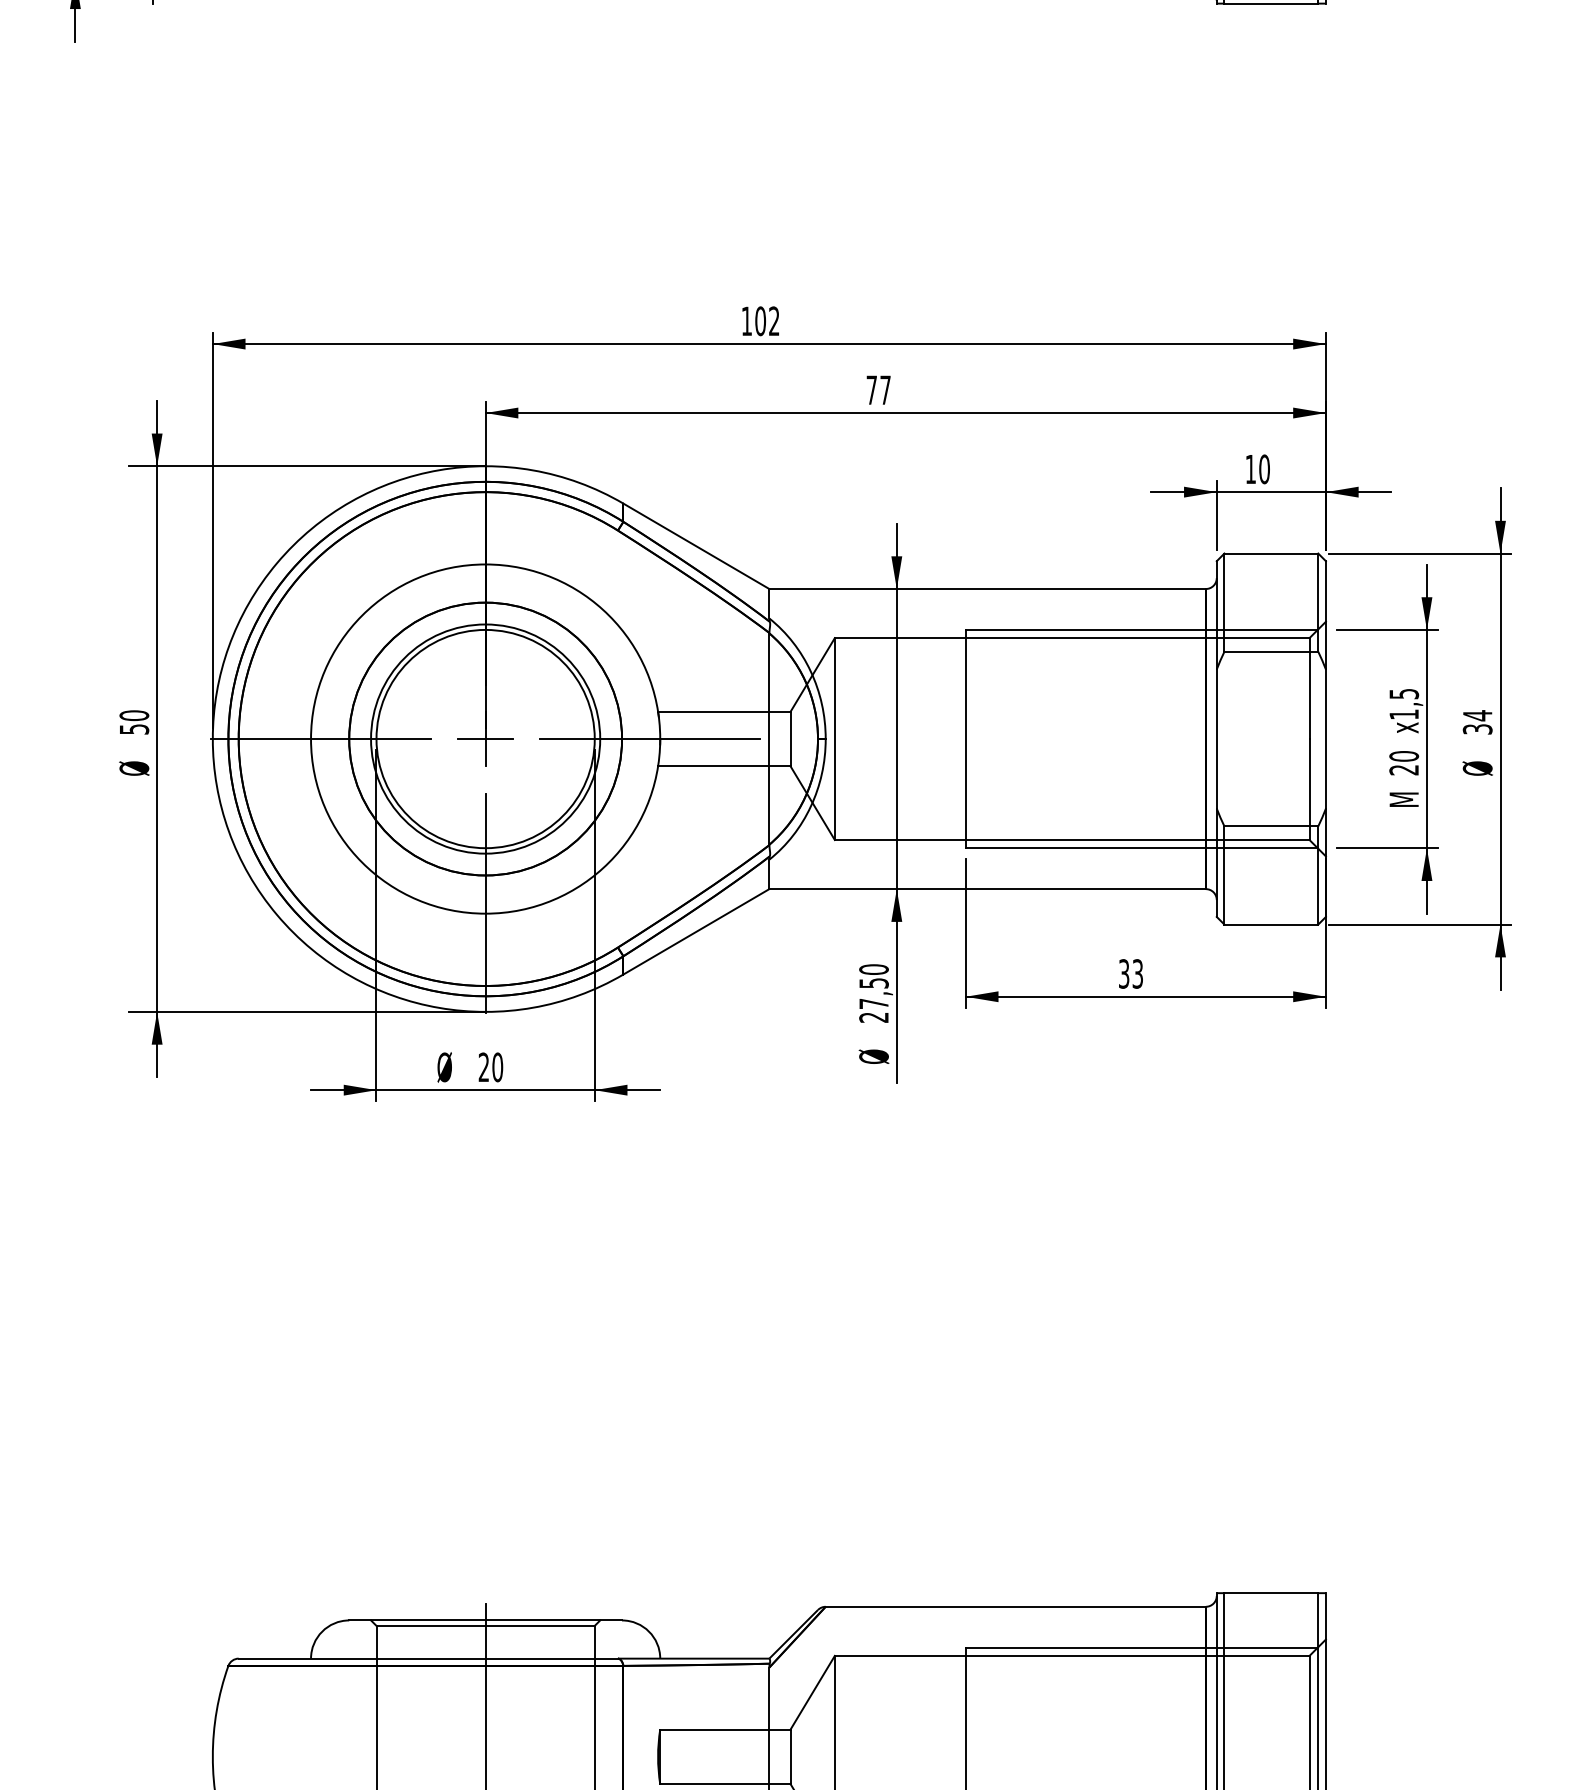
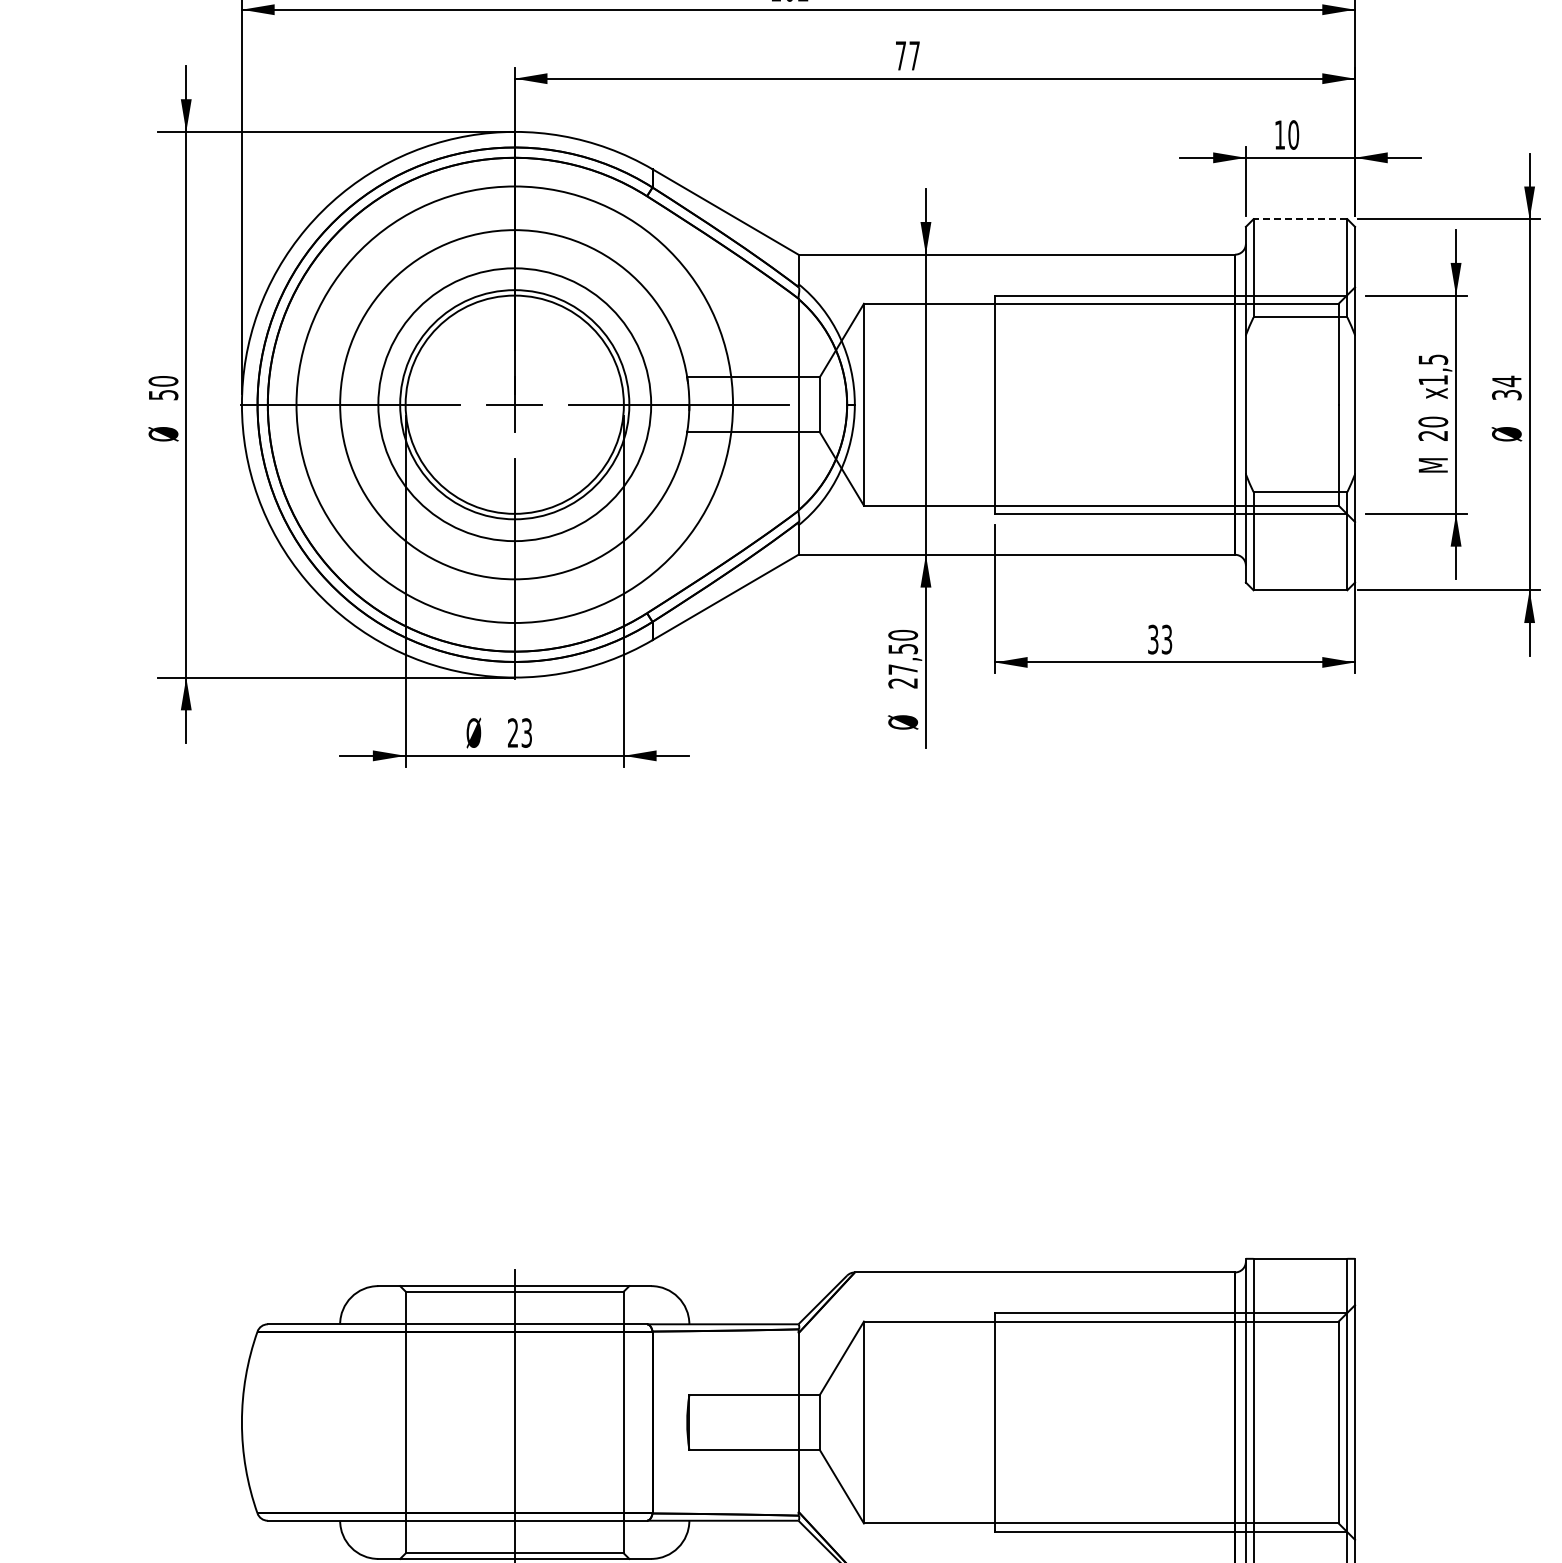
line: (1271, 553) -> (1300, 219), solid -> dashed
circle: (485, 738) -> (514, 404), size x1.6
text: (497, 1067) -> (526, 733), 20 -> 23

